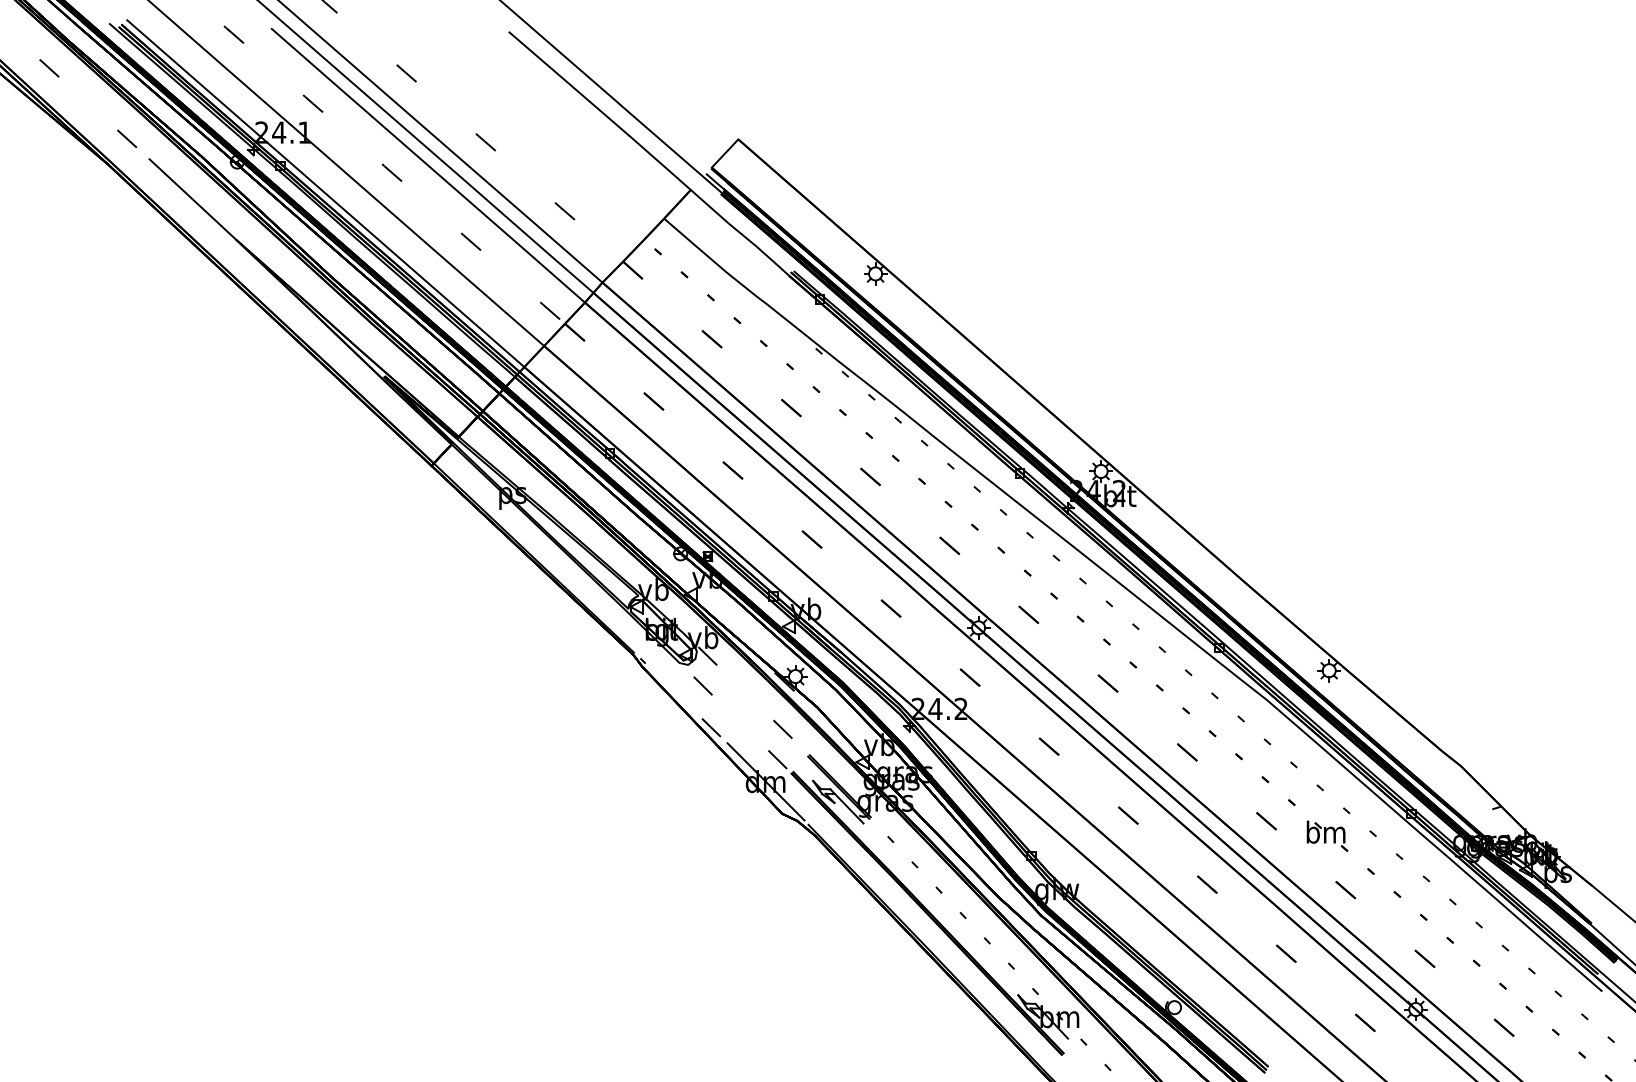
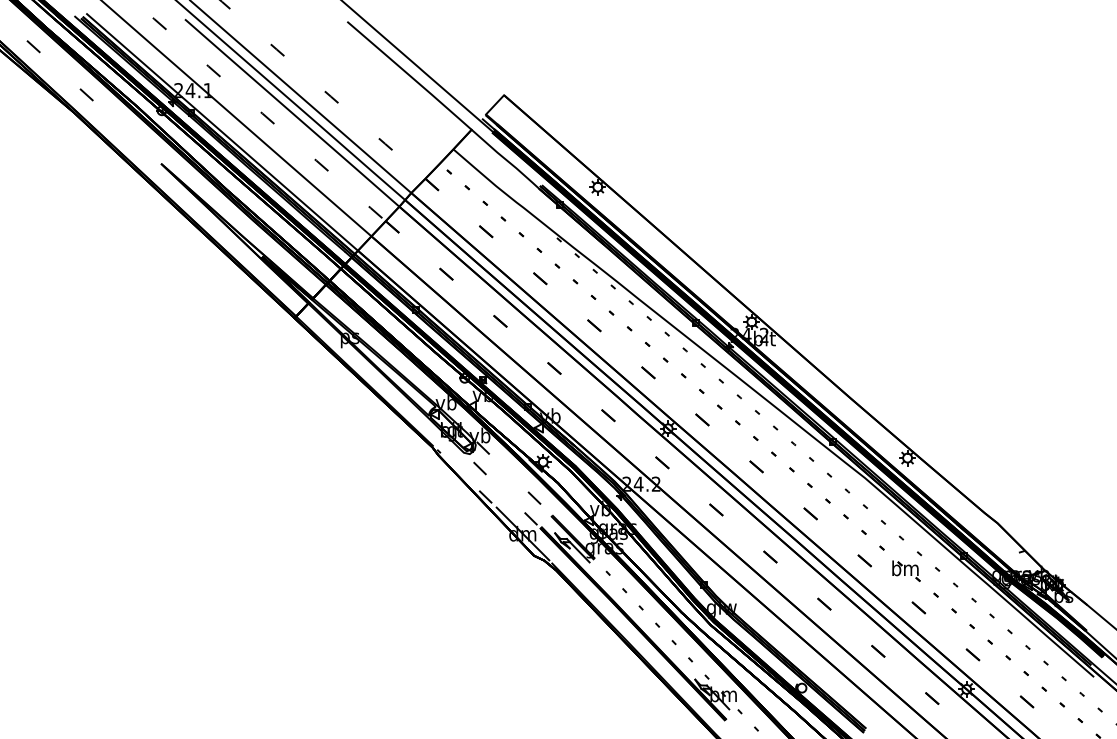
line: (192, 198) -> (131, 135), removed

